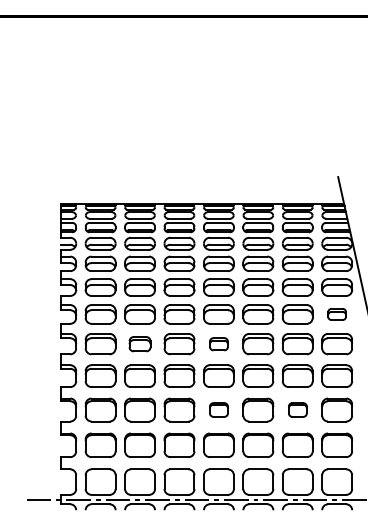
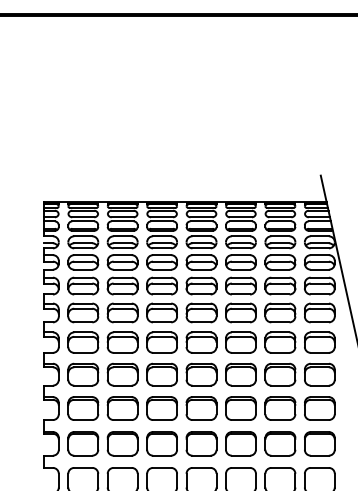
part: (336, 314) -> (319, 313), size x1.67
part: (139, 344) -> (122, 343), size x1.43
part: (218, 344) -> (201, 343), size x1.67
part: (218, 409) -> (201, 408), size x1.67
part: (297, 409) -> (280, 408), size x1.67

